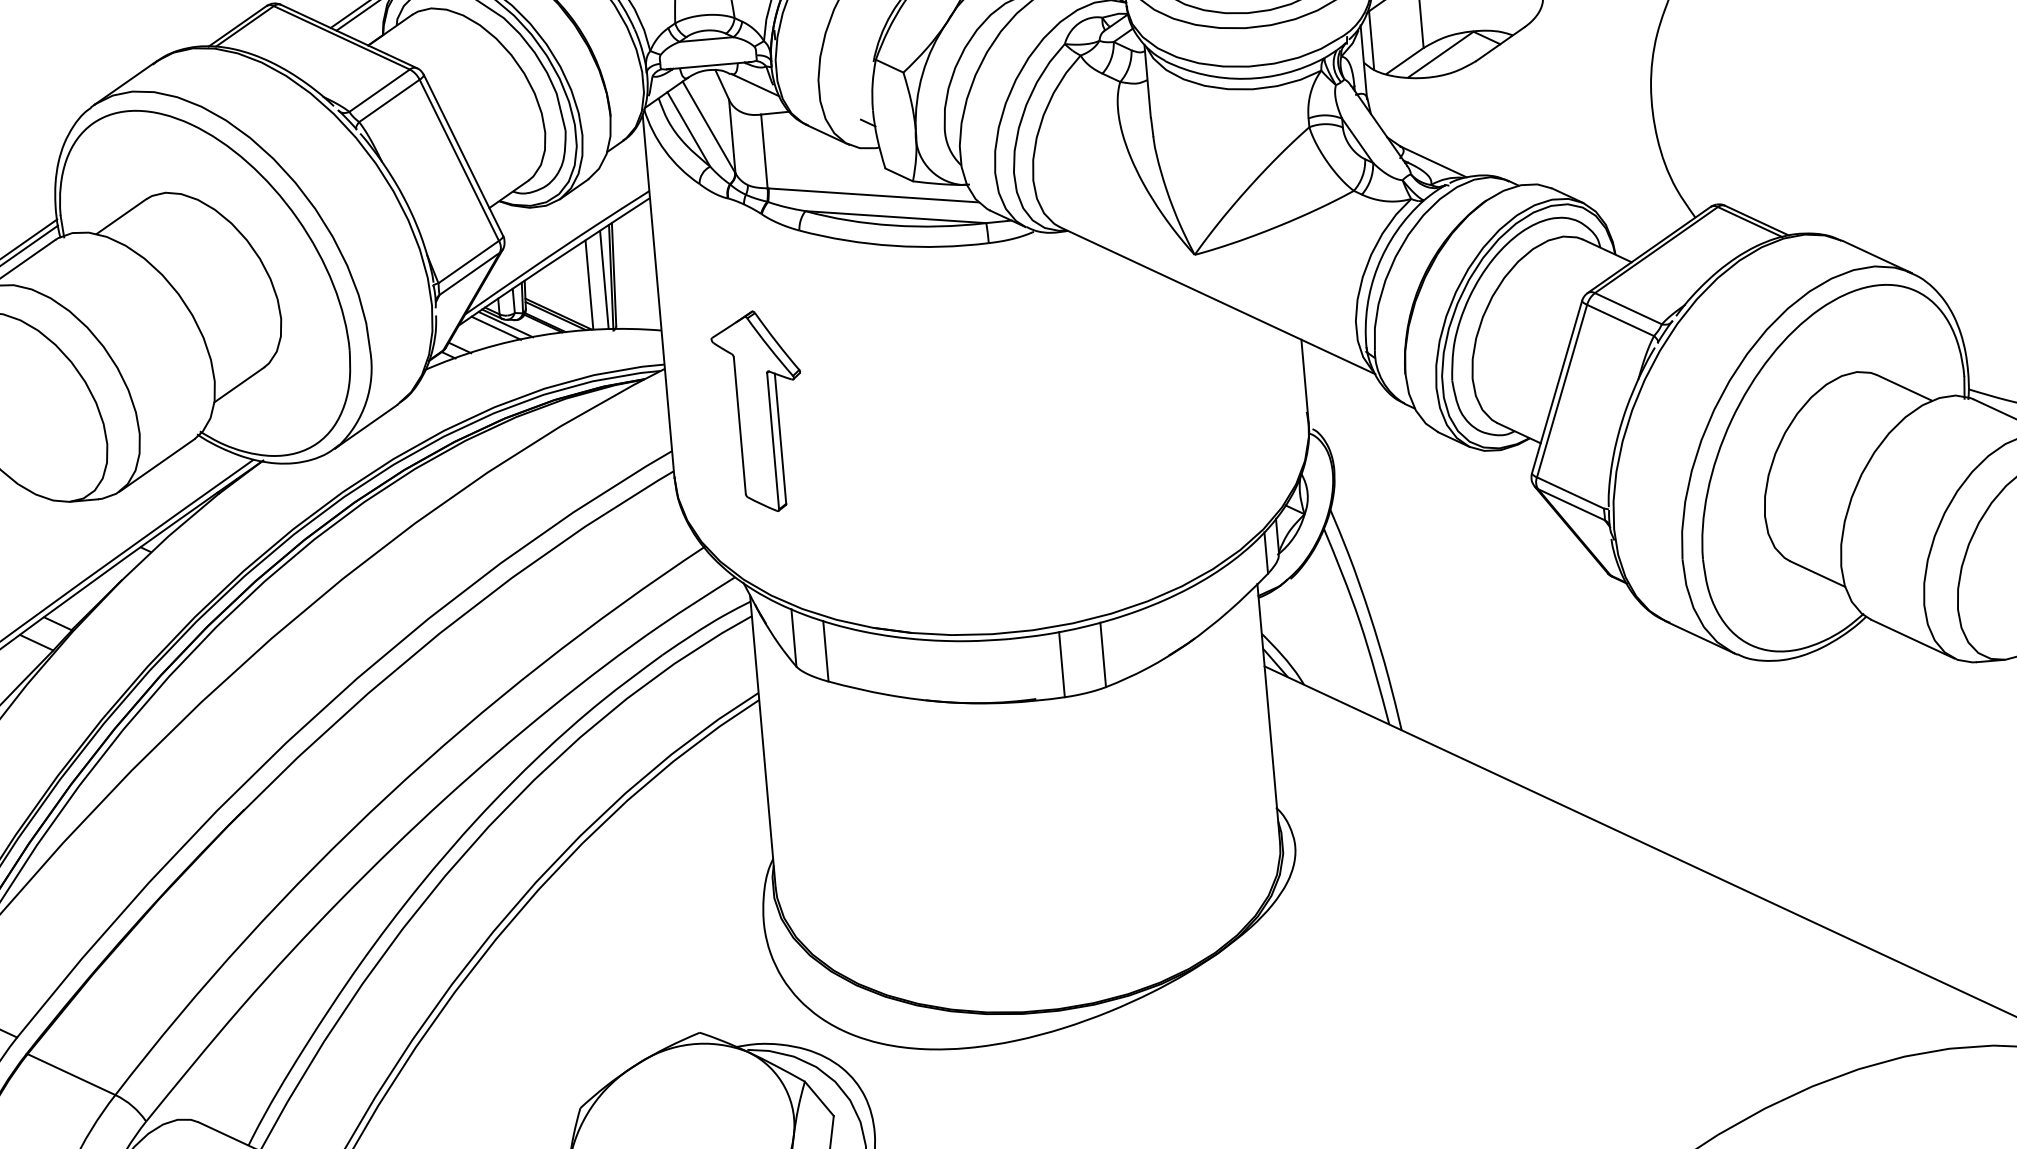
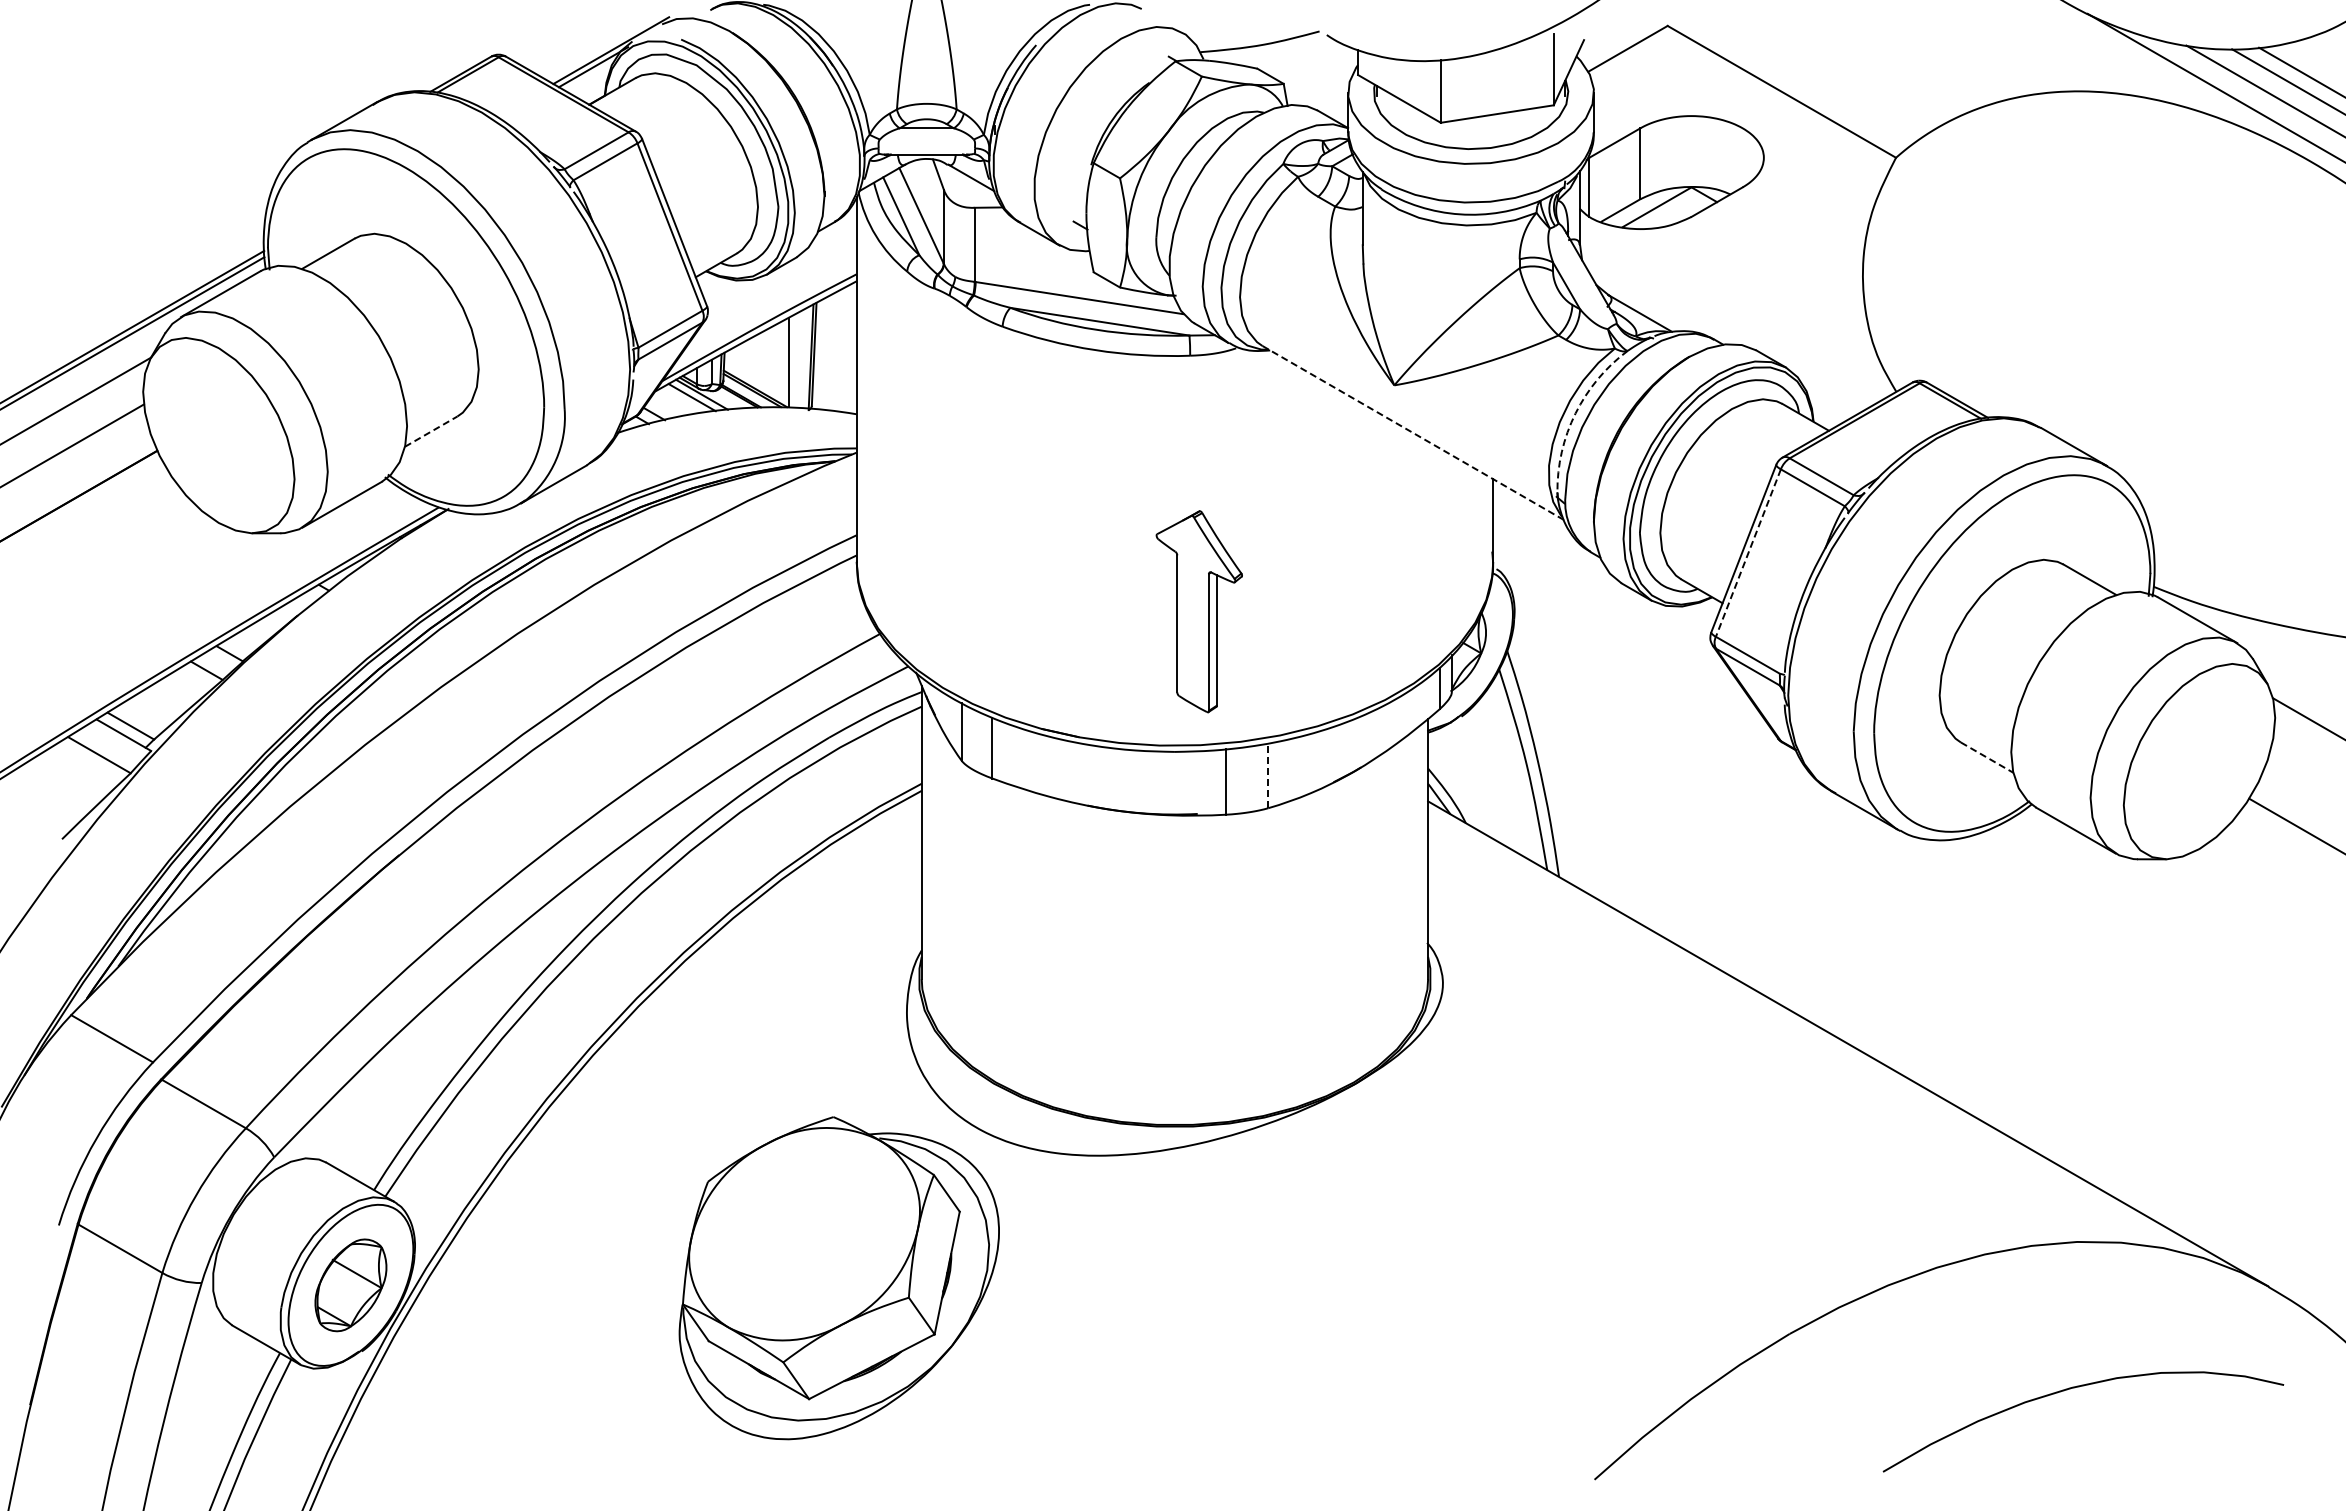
arc: (1377, 267) -> (1575, 413), solid -> dashed
line: (604, 279) -> (804, 358), removed
line: (1218, 301) -> (1413, 433), solid -> dashed
line: (239, 384) -> (431, 431), solid -> dashed
line: (1562, 391) -> (1748, 553), solid -> dashed
part: (759, 411) -> (1198, 611), moved
line: (1818, 573) -> (1987, 757), solid -> dashed
line: (1103, 654) -> (1268, 775), solid -> dashed

